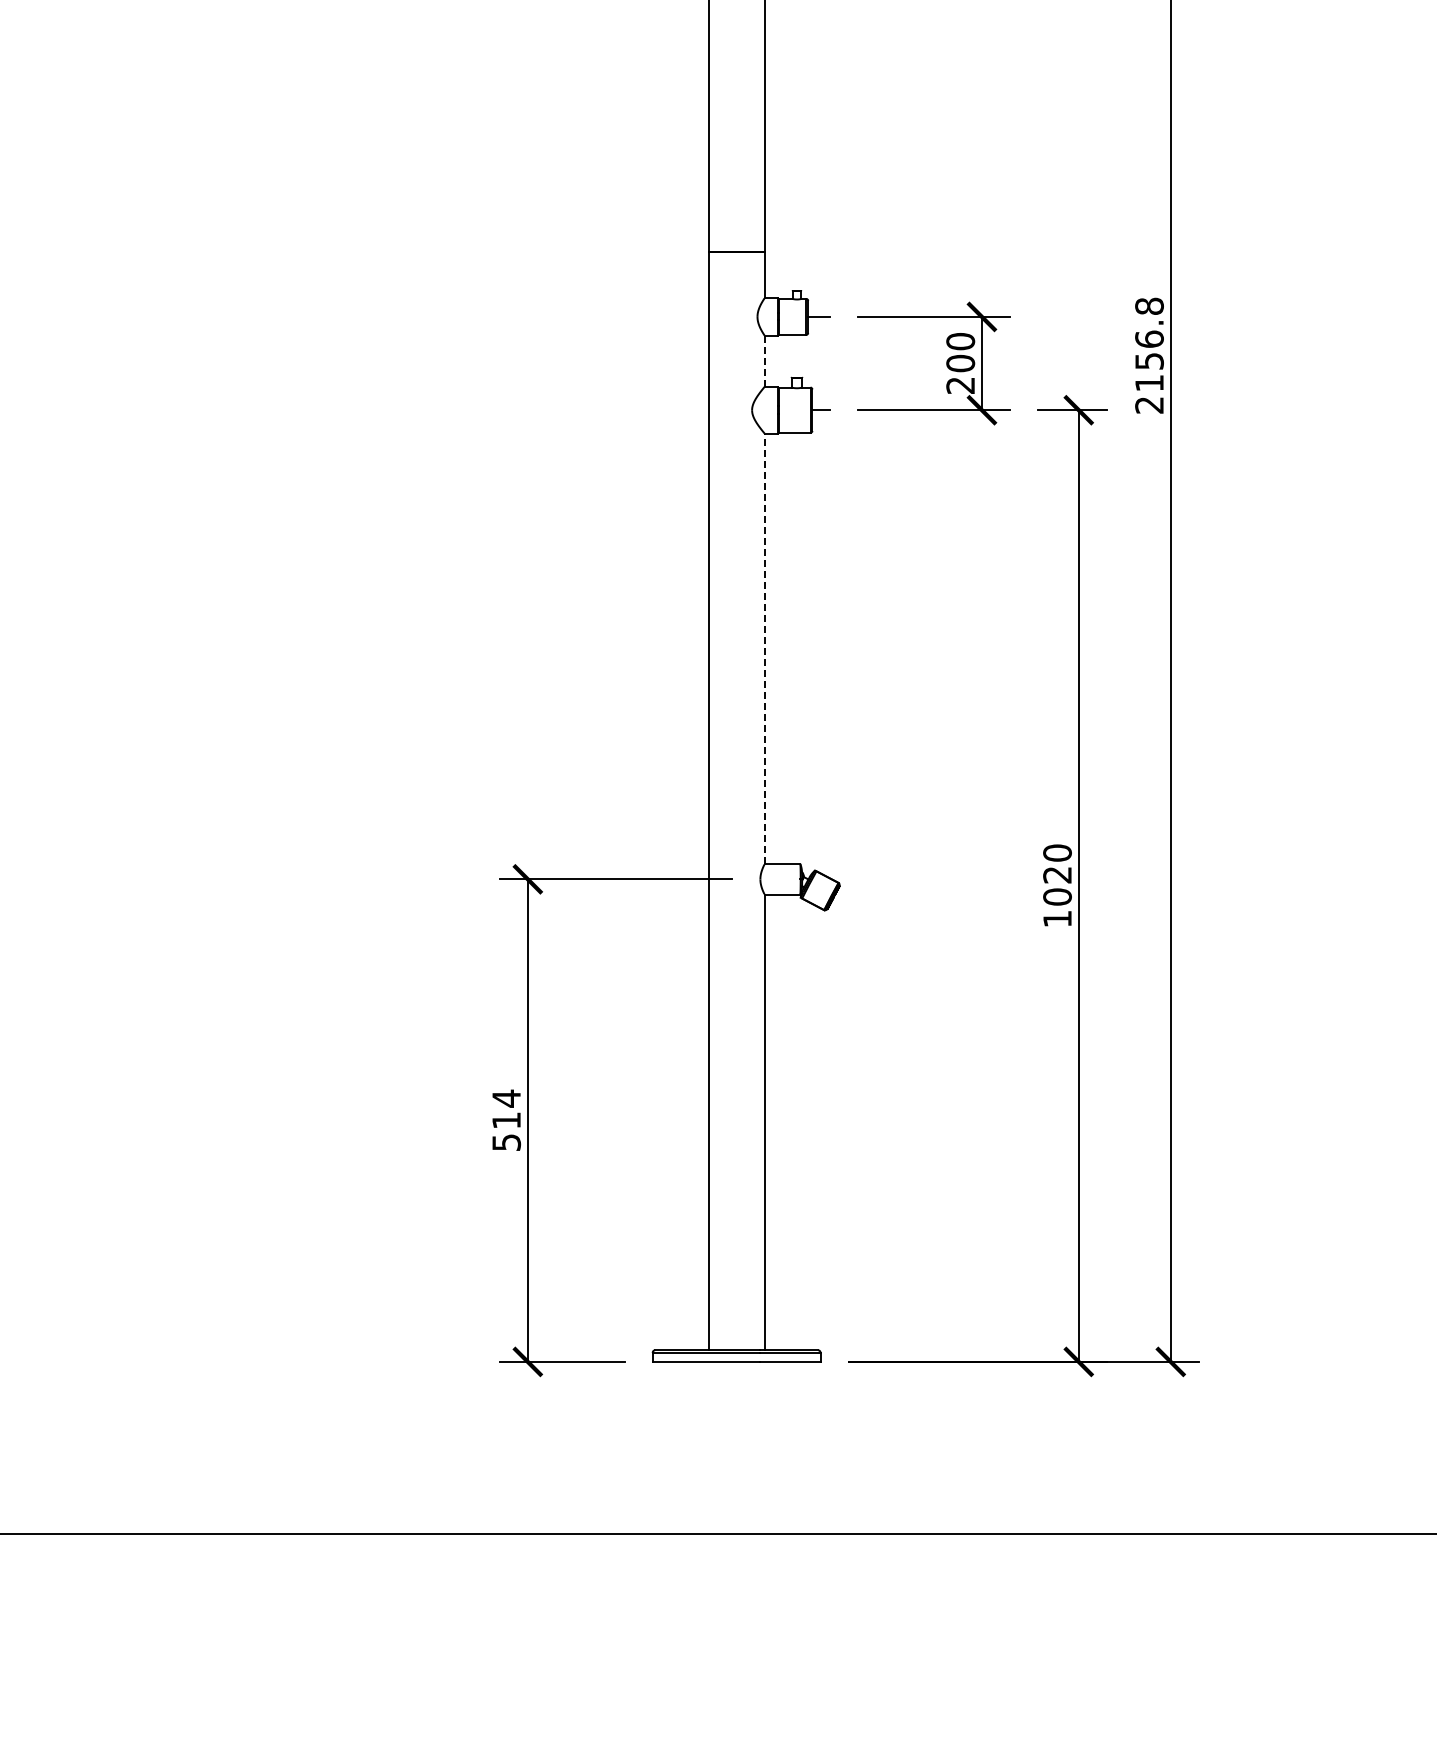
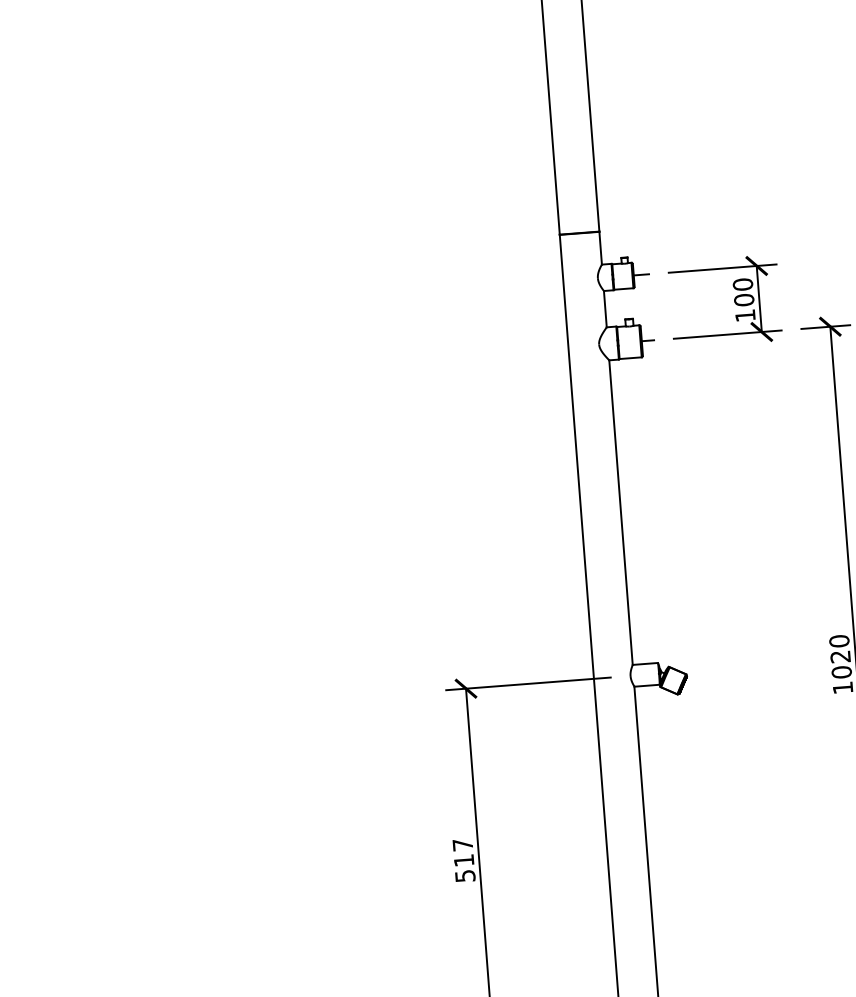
line: (764, 361) -> (605, 309), dashed -> solid
text: (960, 385) -> (745, 315), 200 -> 100
line: (764, 648) -> (620, 512), dashed -> solid
text: (506, 1098) -> (462, 844), 514 -> 517

